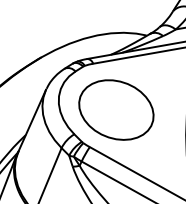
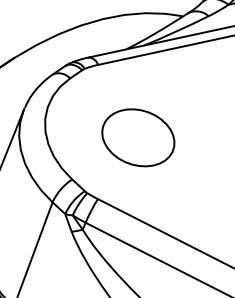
part: (116, 109) -> (138, 136), size x0.6

